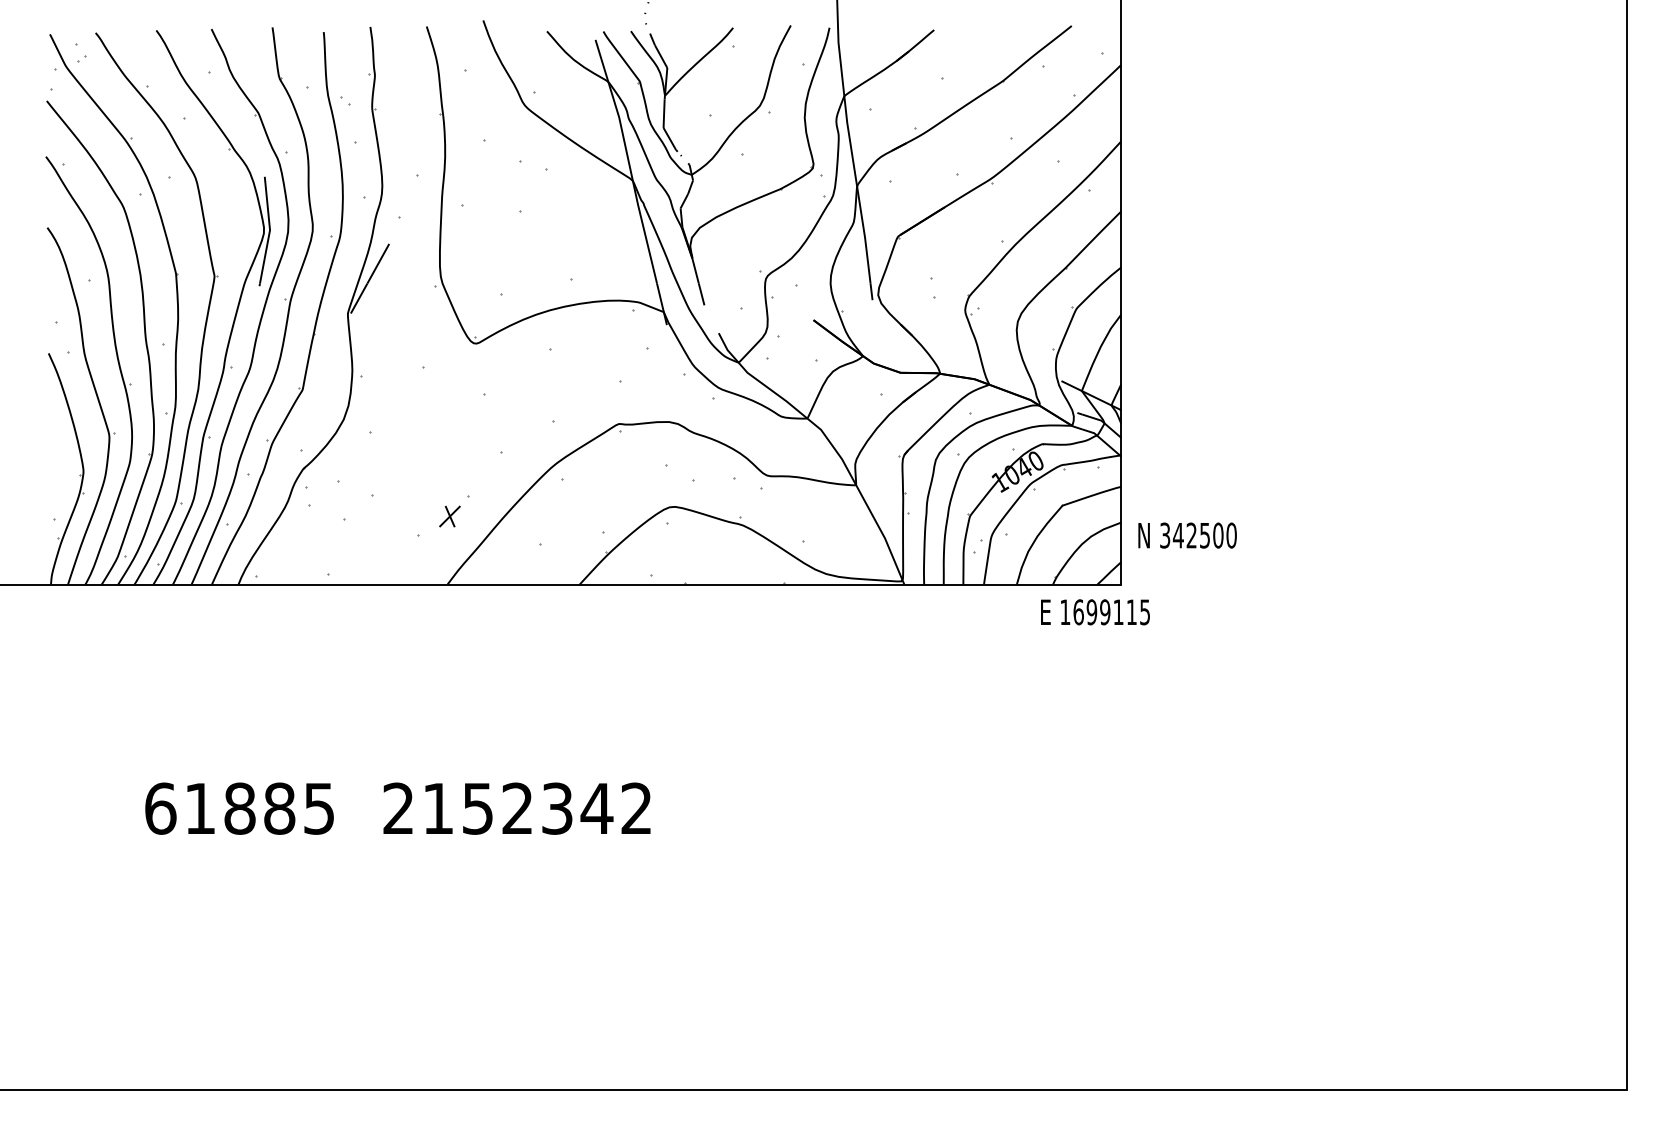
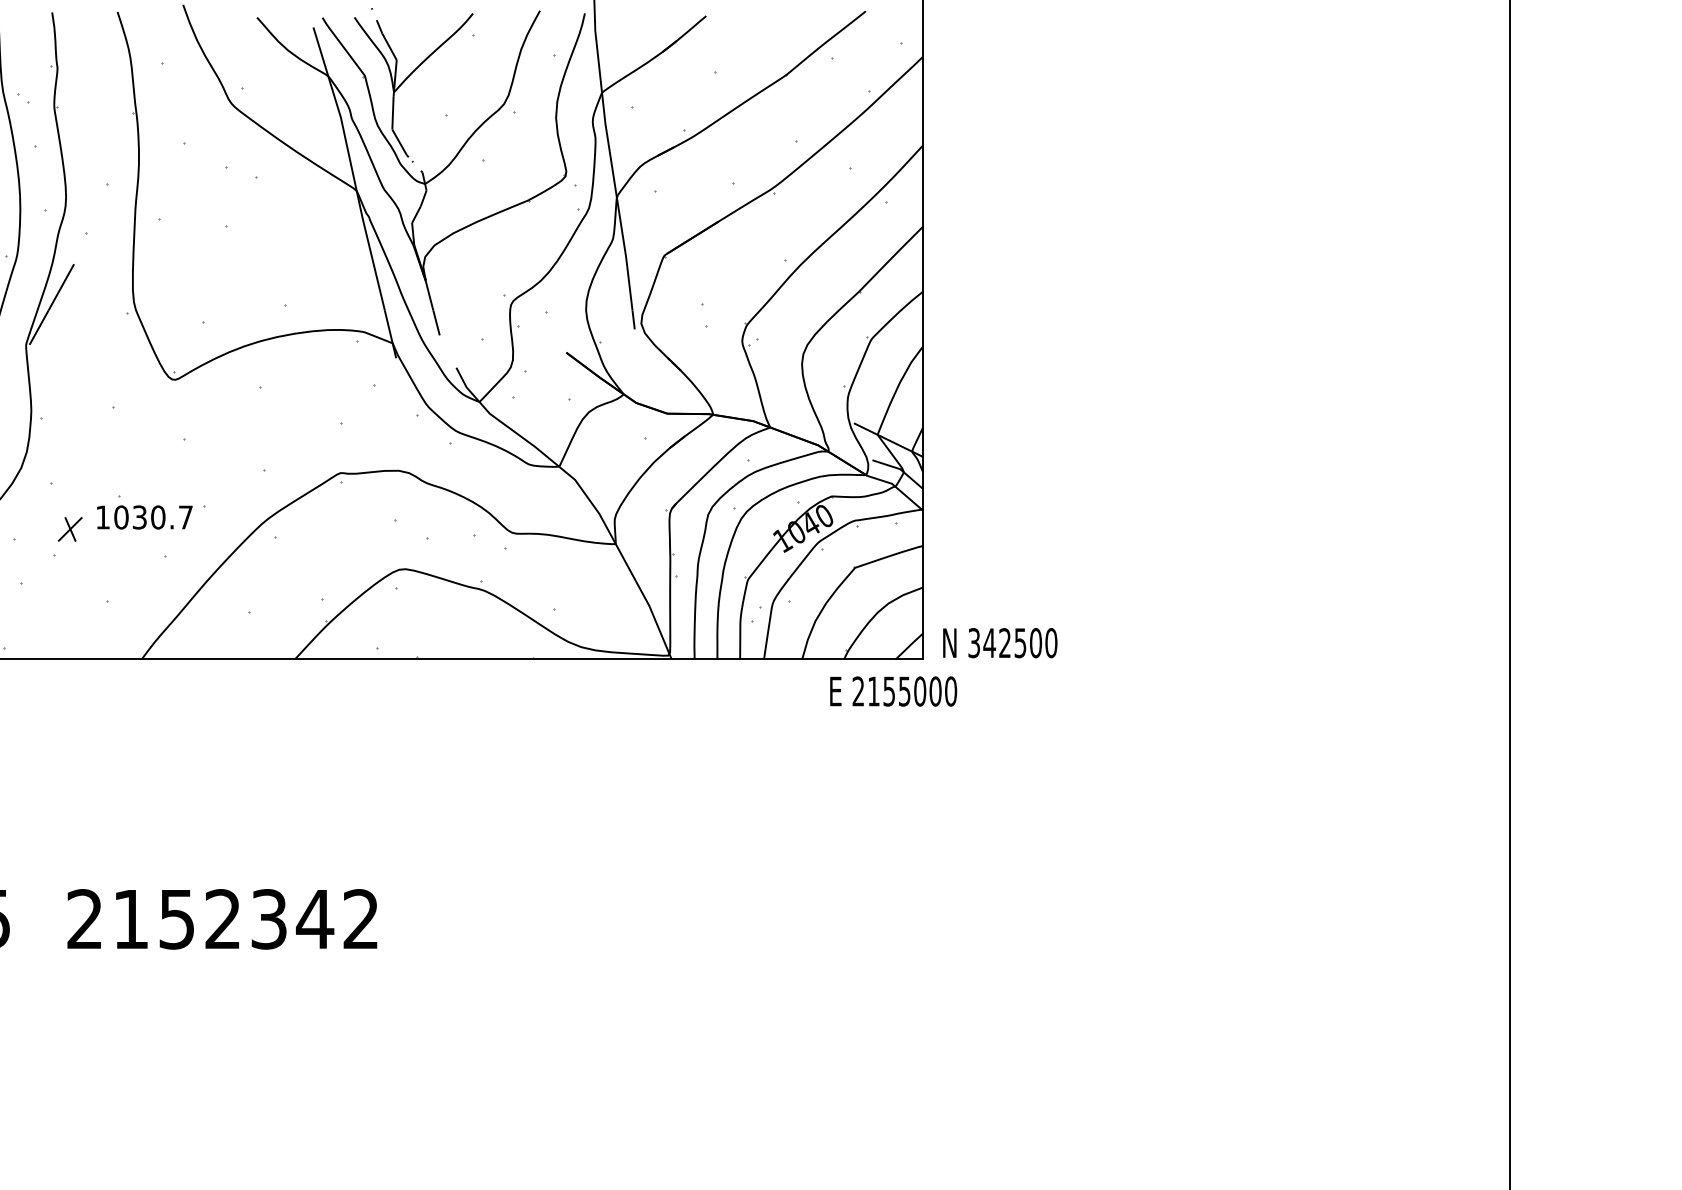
part: (450, 457) -> (145, 511), added
part: (449, 516) -> (69, 529), moved
text: (1187, 535) -> (1000, 643), moved
text: (1105, 612) -> (905, 691), 1699115 -> 2155000

